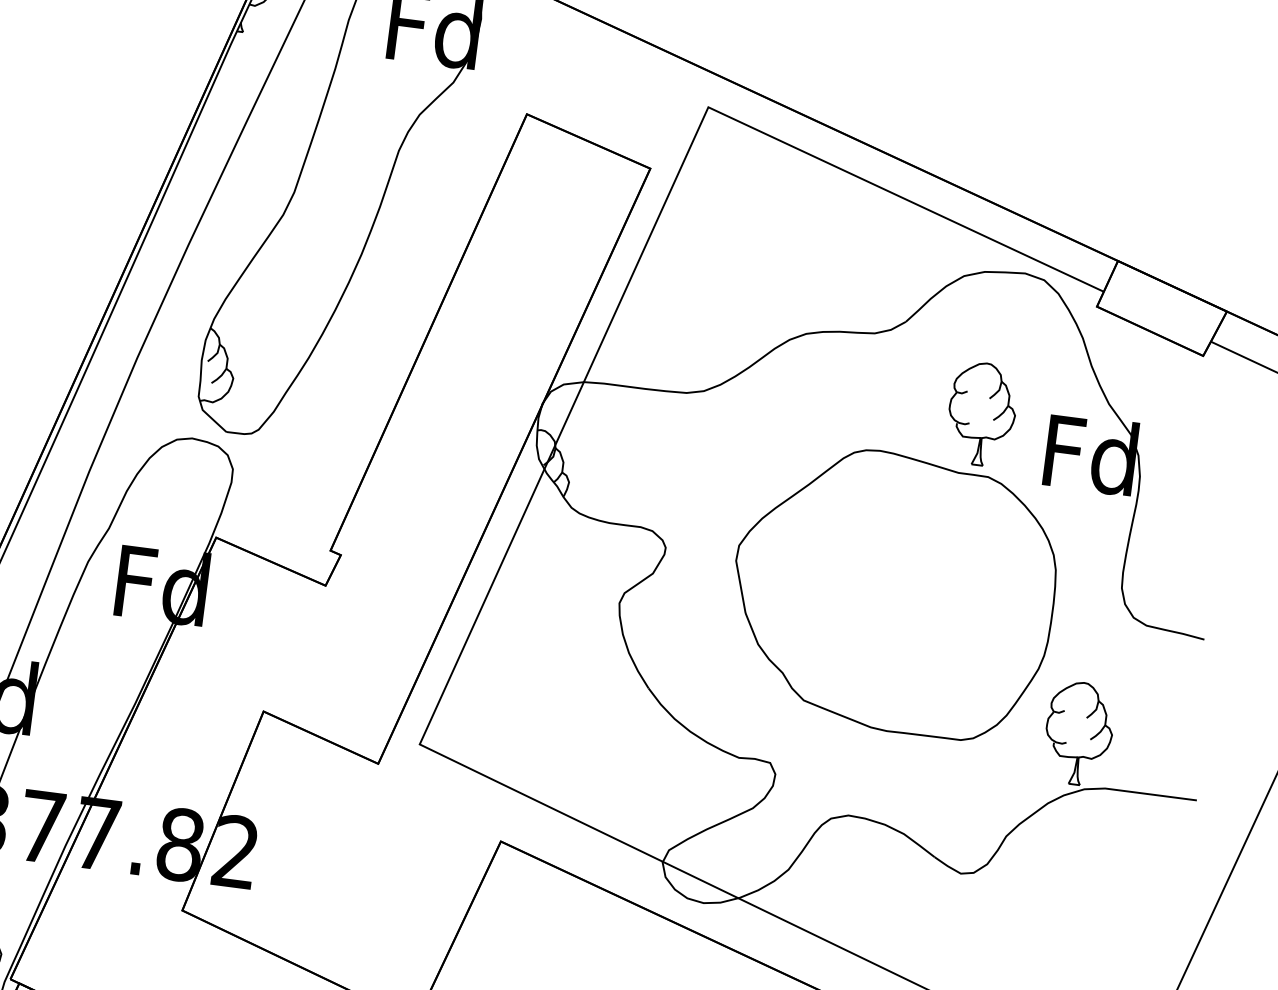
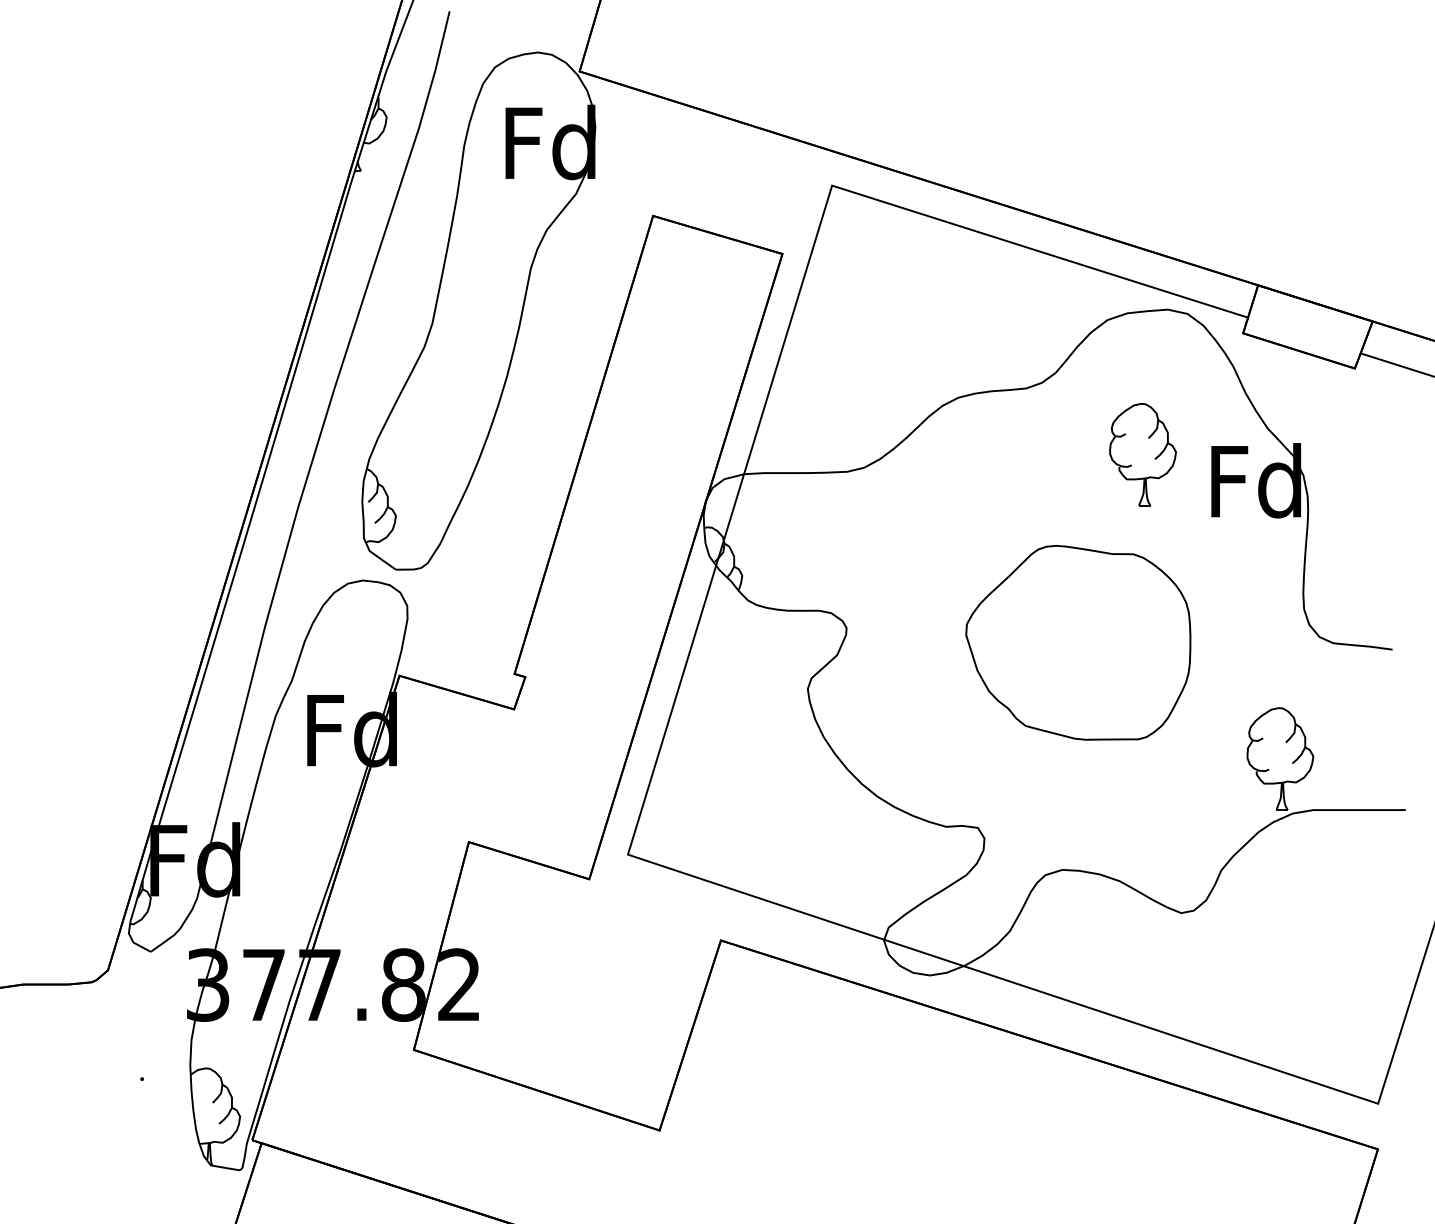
part: (893, 592) -> (1078, 642), size x0.7

